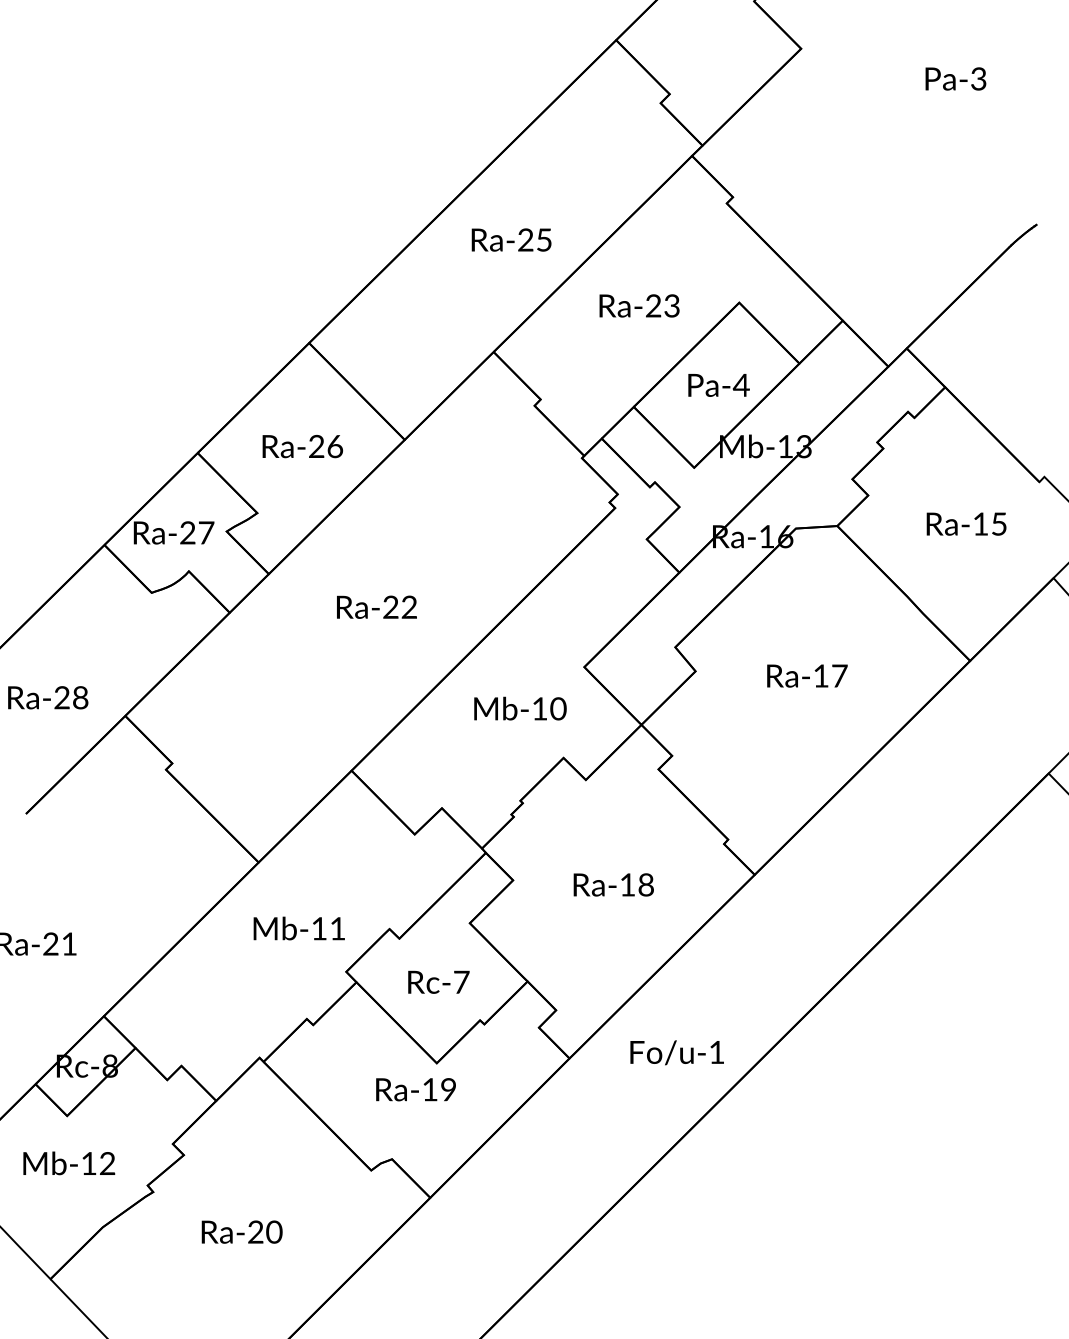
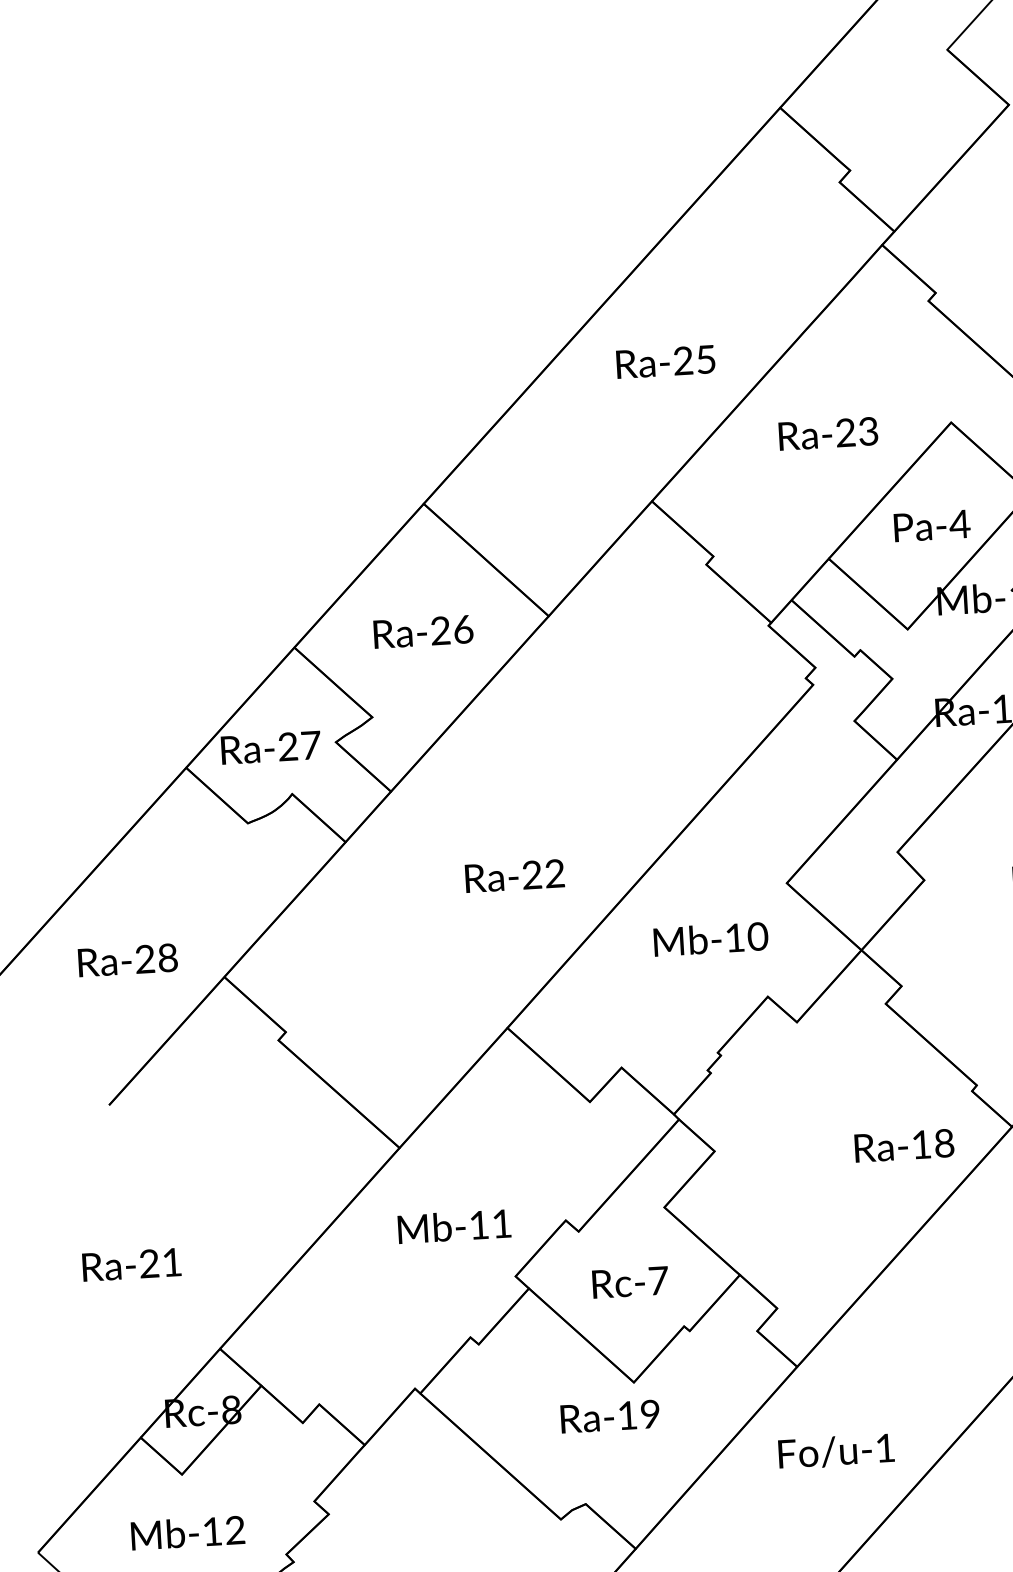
text: (376, 606) -> (514, 875), moved
text: (613, 884) -> (904, 1145), moved
text: (676, 1052) -> (835, 1451), moved

